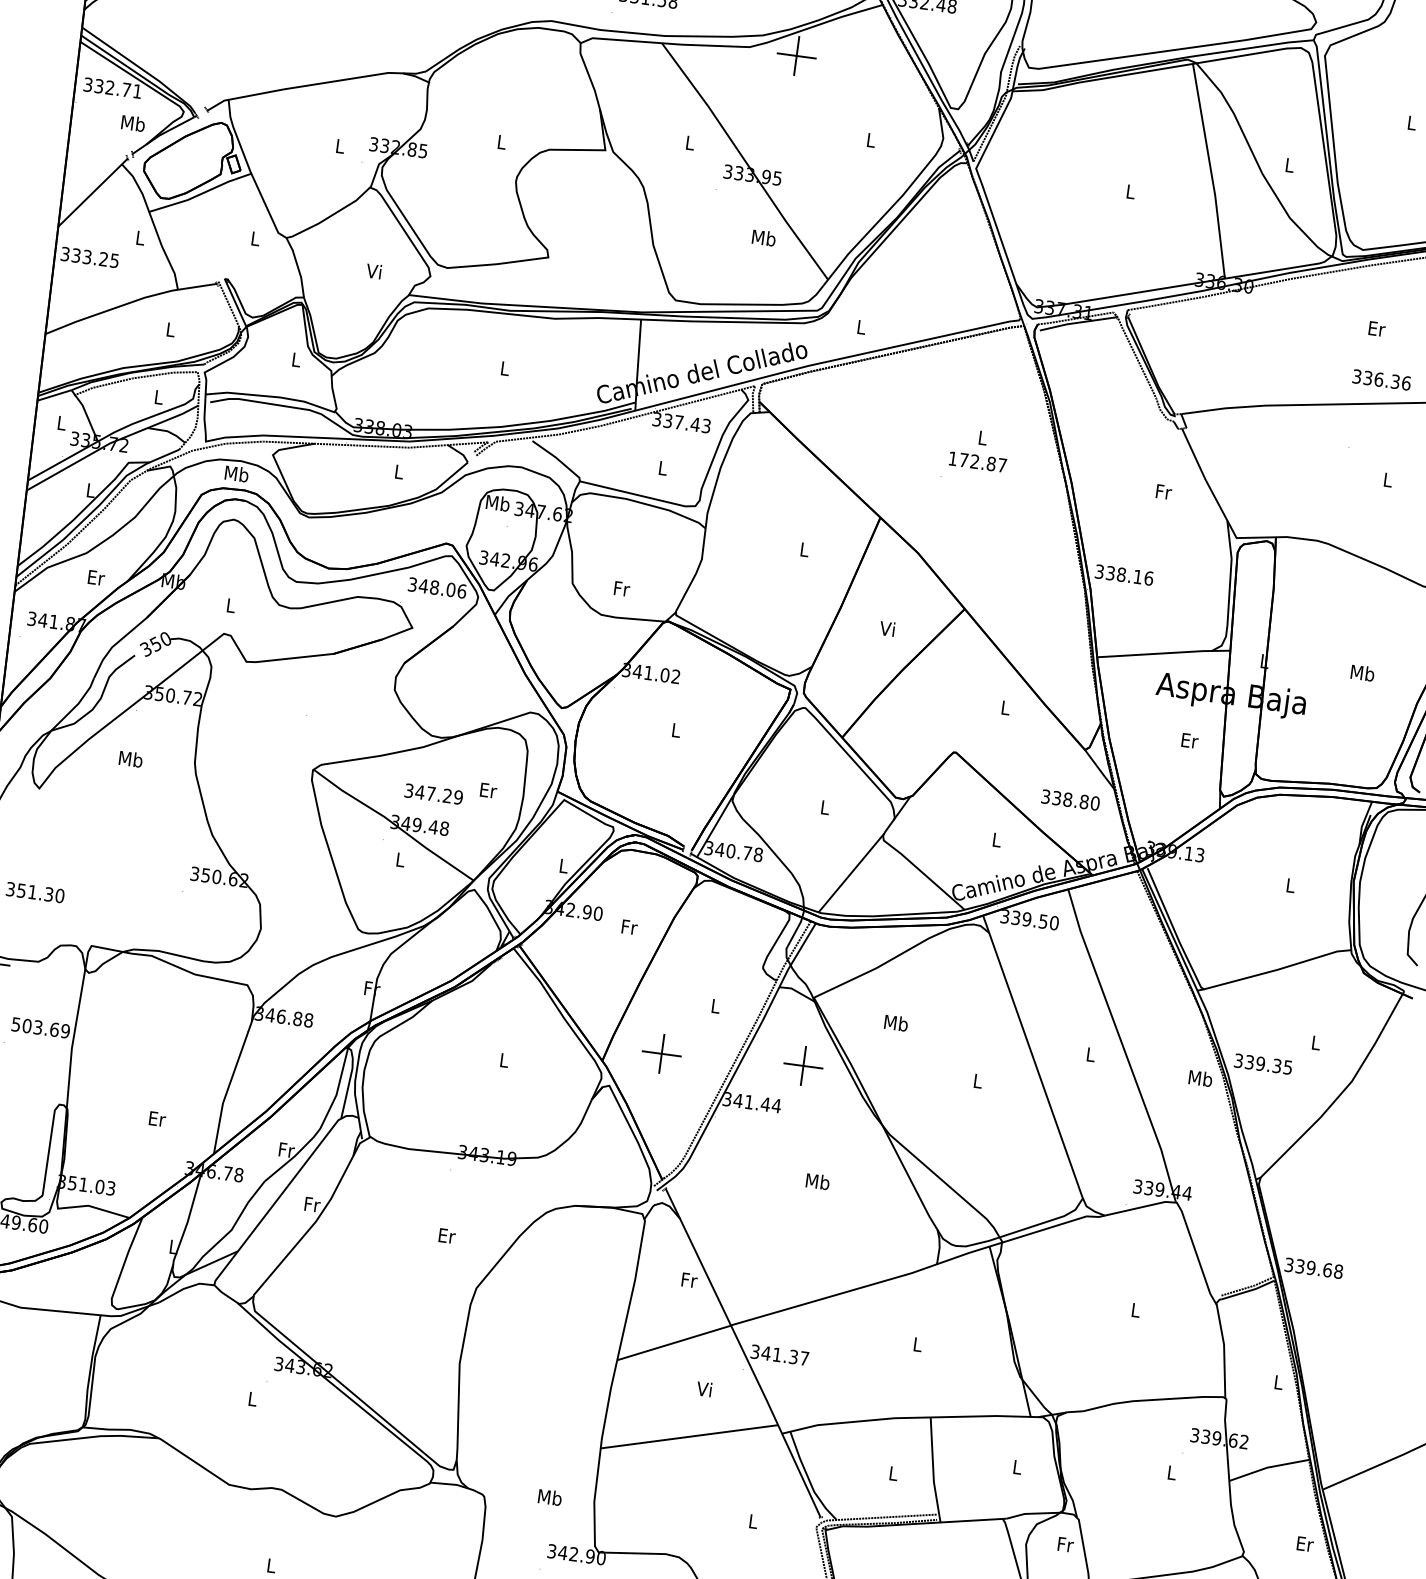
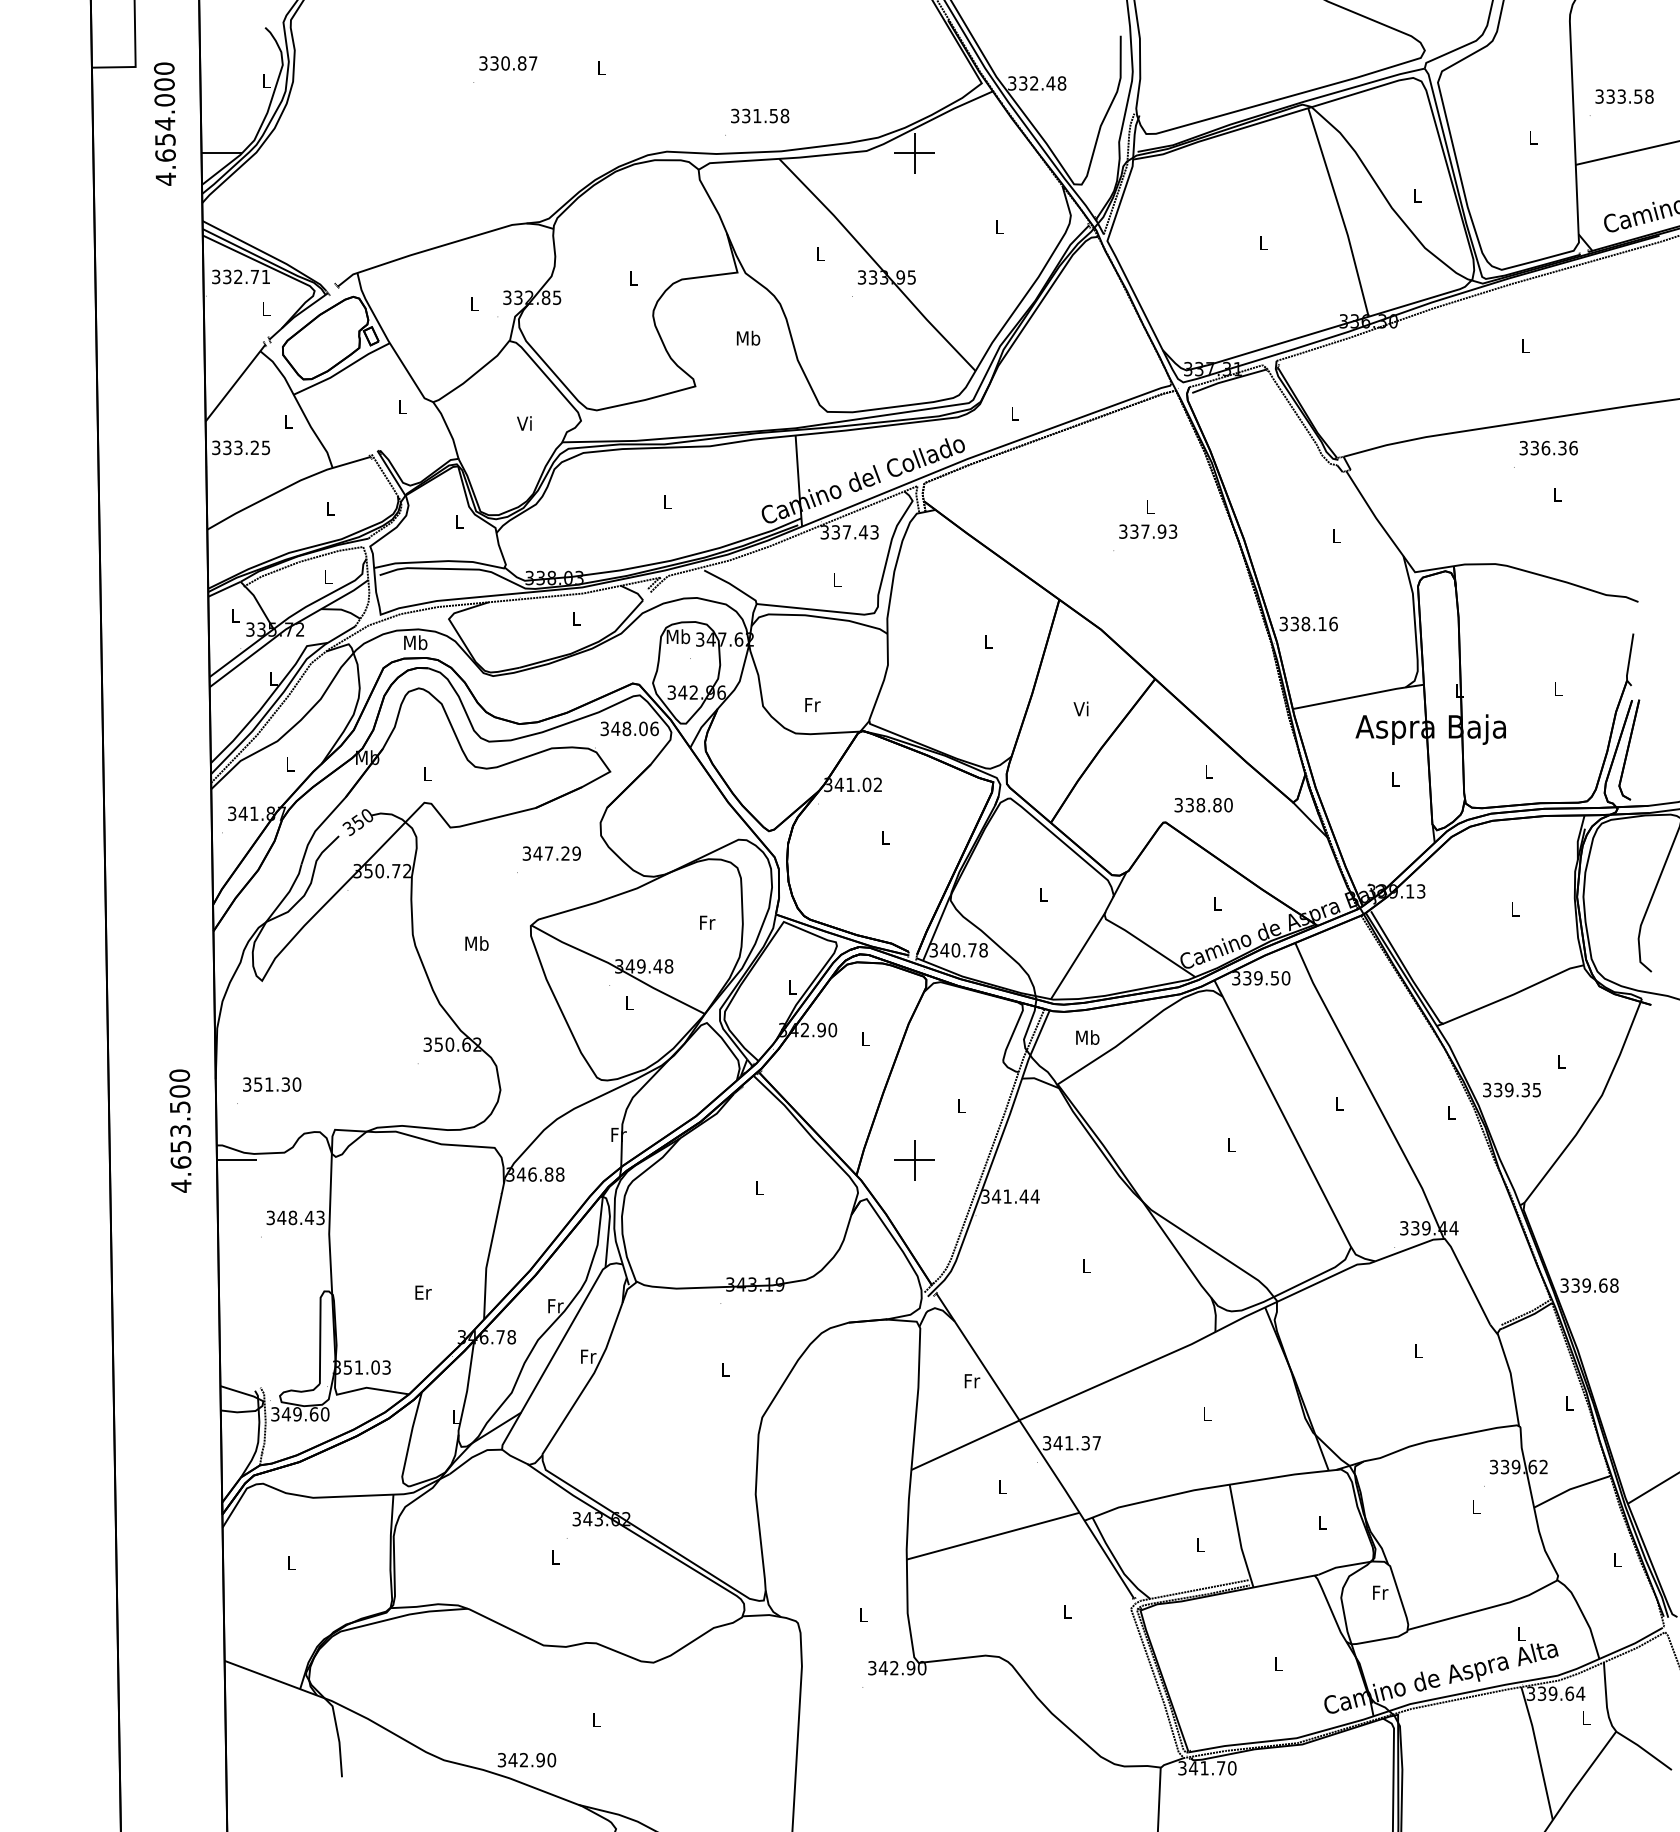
text: (132, 122) -> (265, 308), Mb -> L
text: (764, 237) -> (748, 337), moved
text: (1377, 329) -> (1526, 346), Er -> L
text: (1381, 380) -> (1548, 448), moved
text: (977, 461) -> (1148, 531), 172.87 -> 337.93
text: (1163, 492) -> (1336, 536), Fr -> L
text: (96, 577) -> (290, 764), Er -> L
text: (1362, 672) -> (1557, 688), Mb -> L
text: (1190, 740) -> (1396, 779), Er -> L
text: (130, 759) -> (476, 943), moved
text: (488, 790) -> (707, 922), Er -> Fr
text: (433, 794) -> (551, 853), moved
text: (1070, 800) -> (1203, 805), moved
text: (629, 927) -> (865, 1039), Fr -> L
text: (896, 1023) -> (1087, 1037), moved
text: (40, 1027) -> (295, 1217), 503.69 -> 348.43
part: (803, 1066) -> (1056, 1153), removed
text: (1200, 1078) -> (1451, 1112), Mb -> L
text: (817, 1180) -> (1085, 1265), Mb -> L
text: (447, 1235) -> (726, 1369), Er -> L
text: (704, 1388) -> (1001, 1486), Vi -> L
text: (549, 1496) -> (862, 1614), Mb -> L
text: (1304, 1544) -> (1617, 1560), Er -> L

